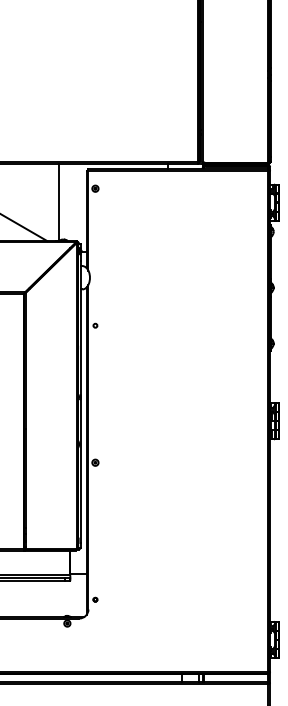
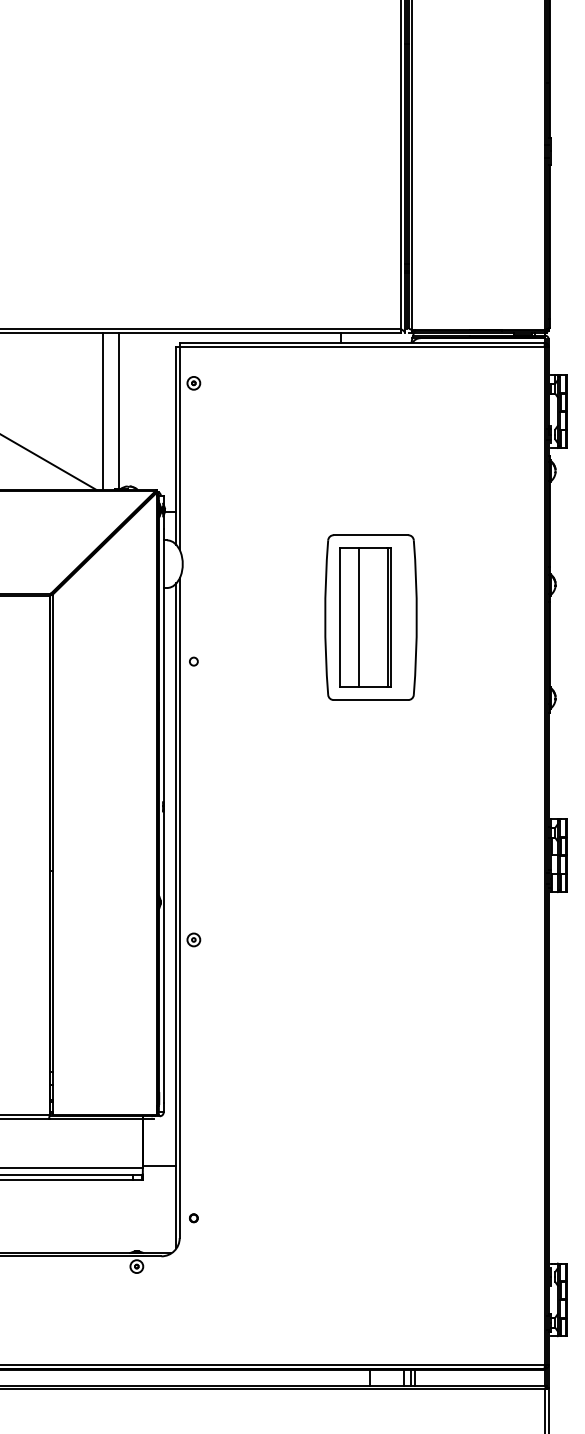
line: (50, 202) -> (102, 411), added
part: (182, 303) -> (370, 616), added

